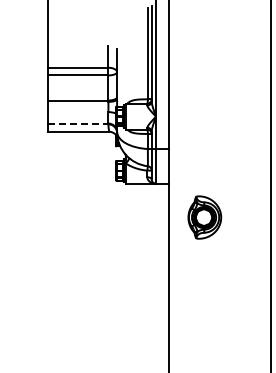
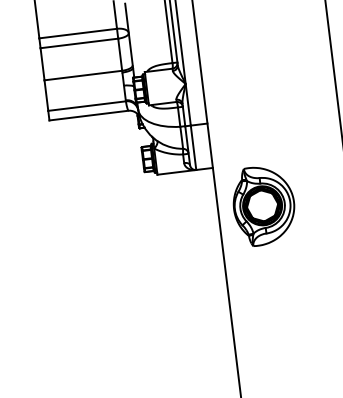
line: (78, 124) -> (87, 106), dashed -> solid
part: (204, 217) -> (263, 205), size x1.43

